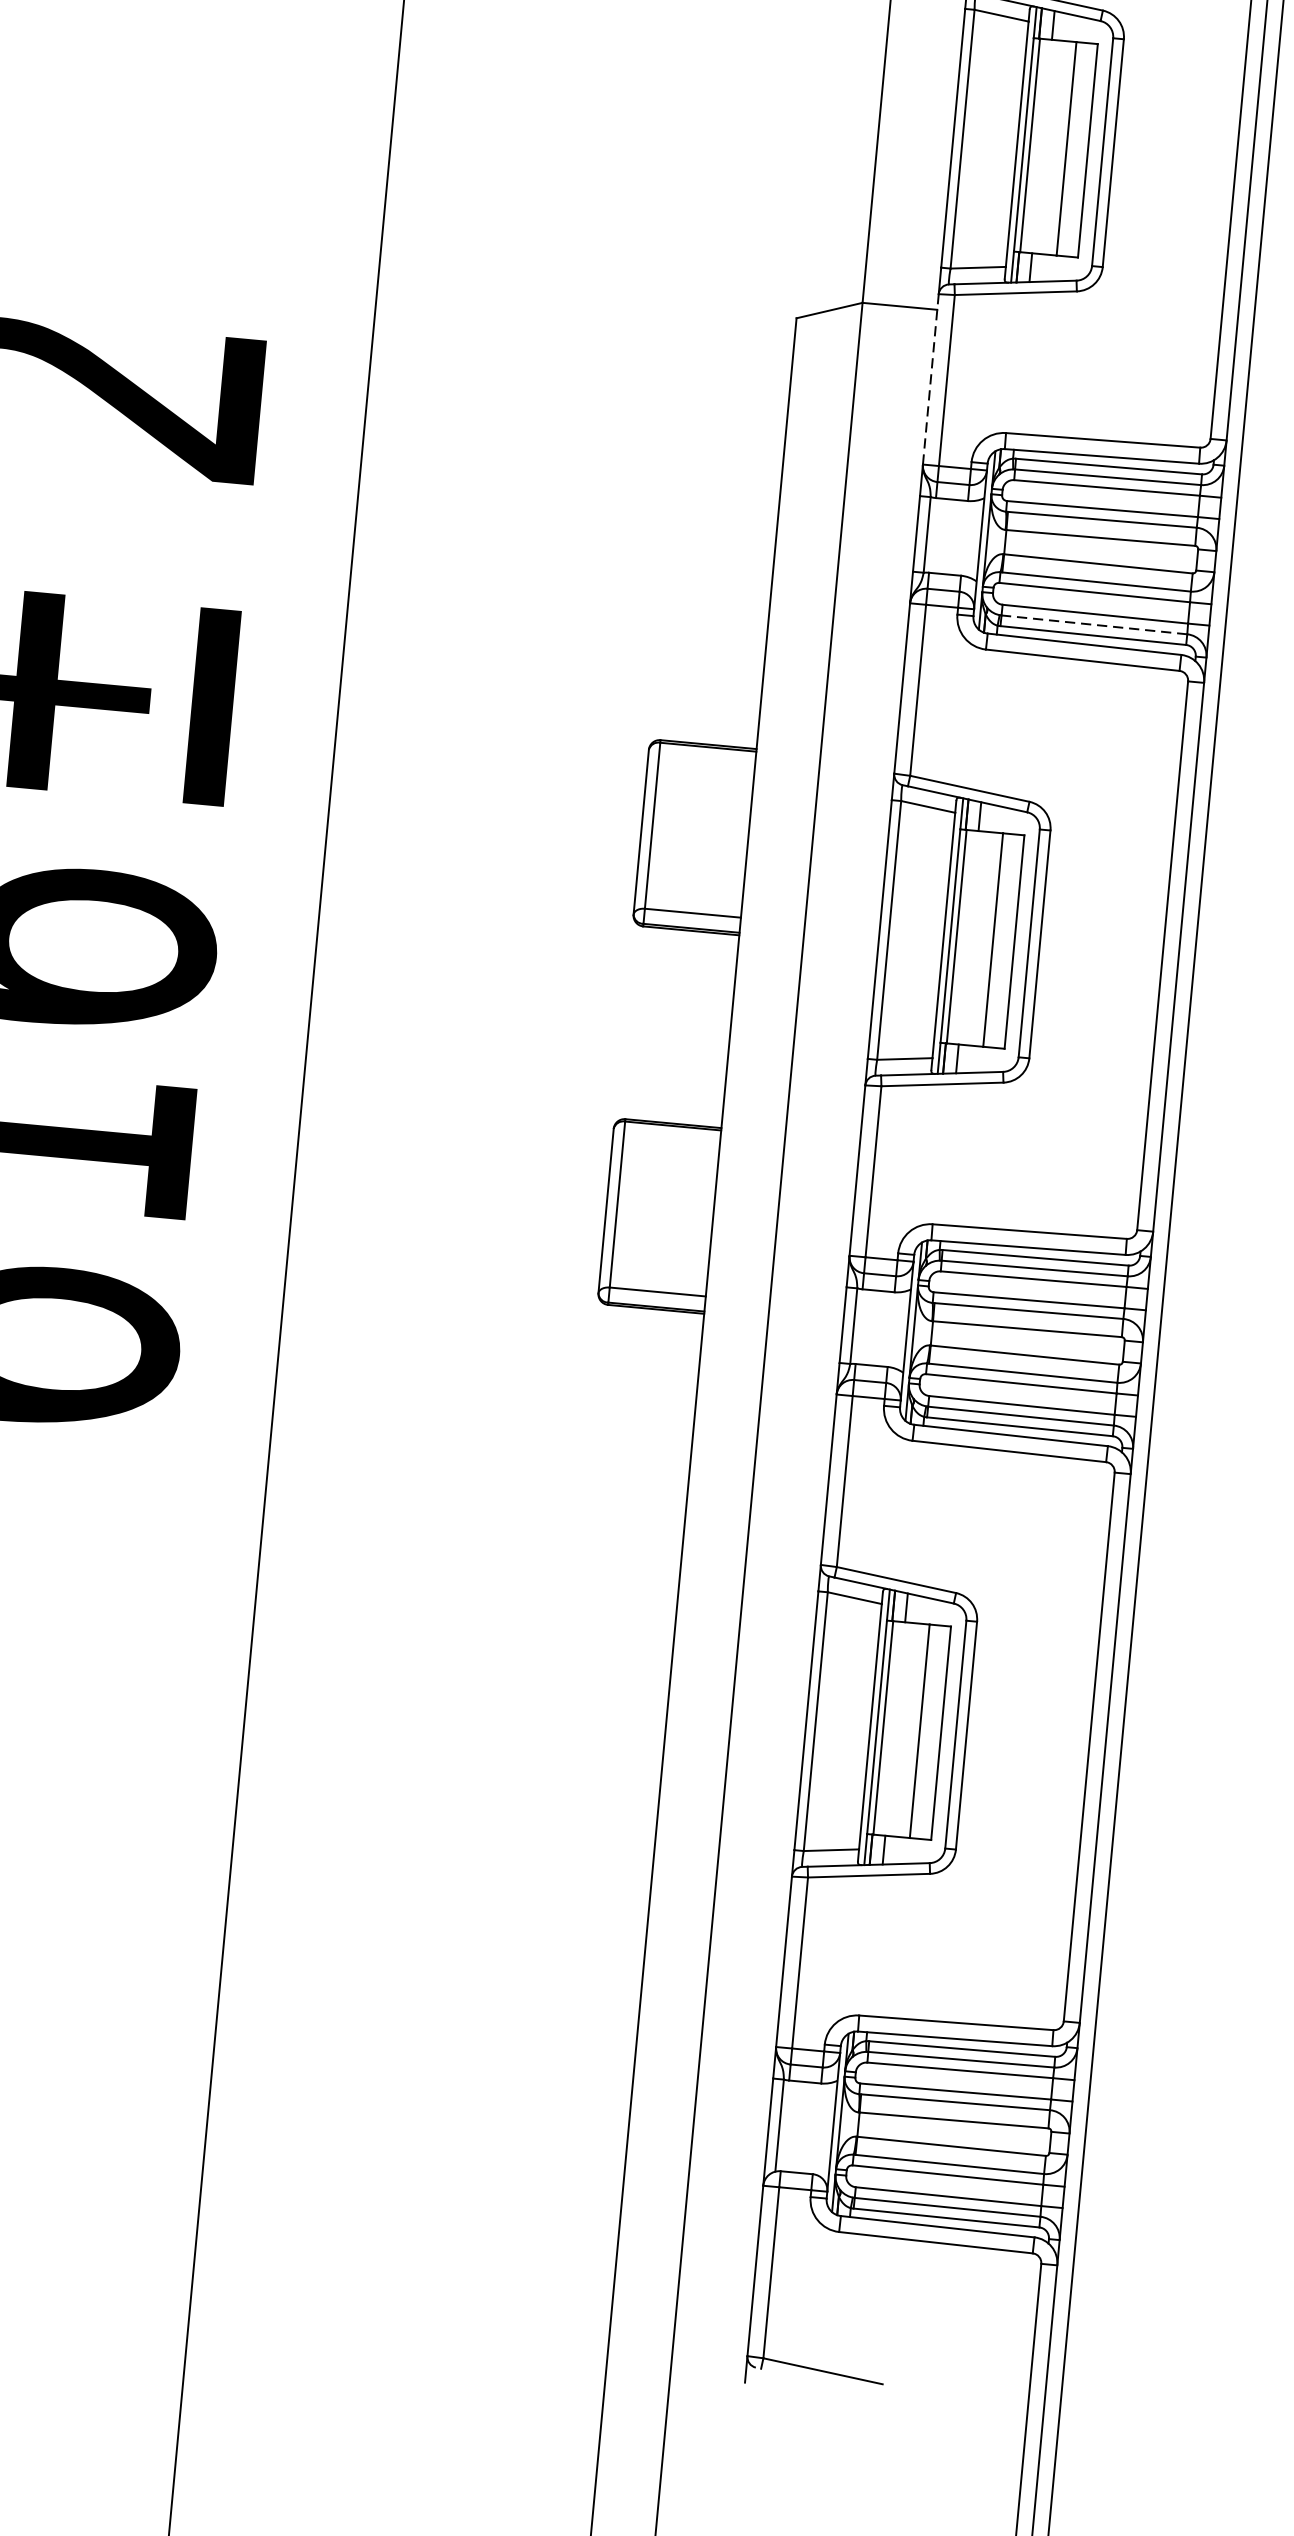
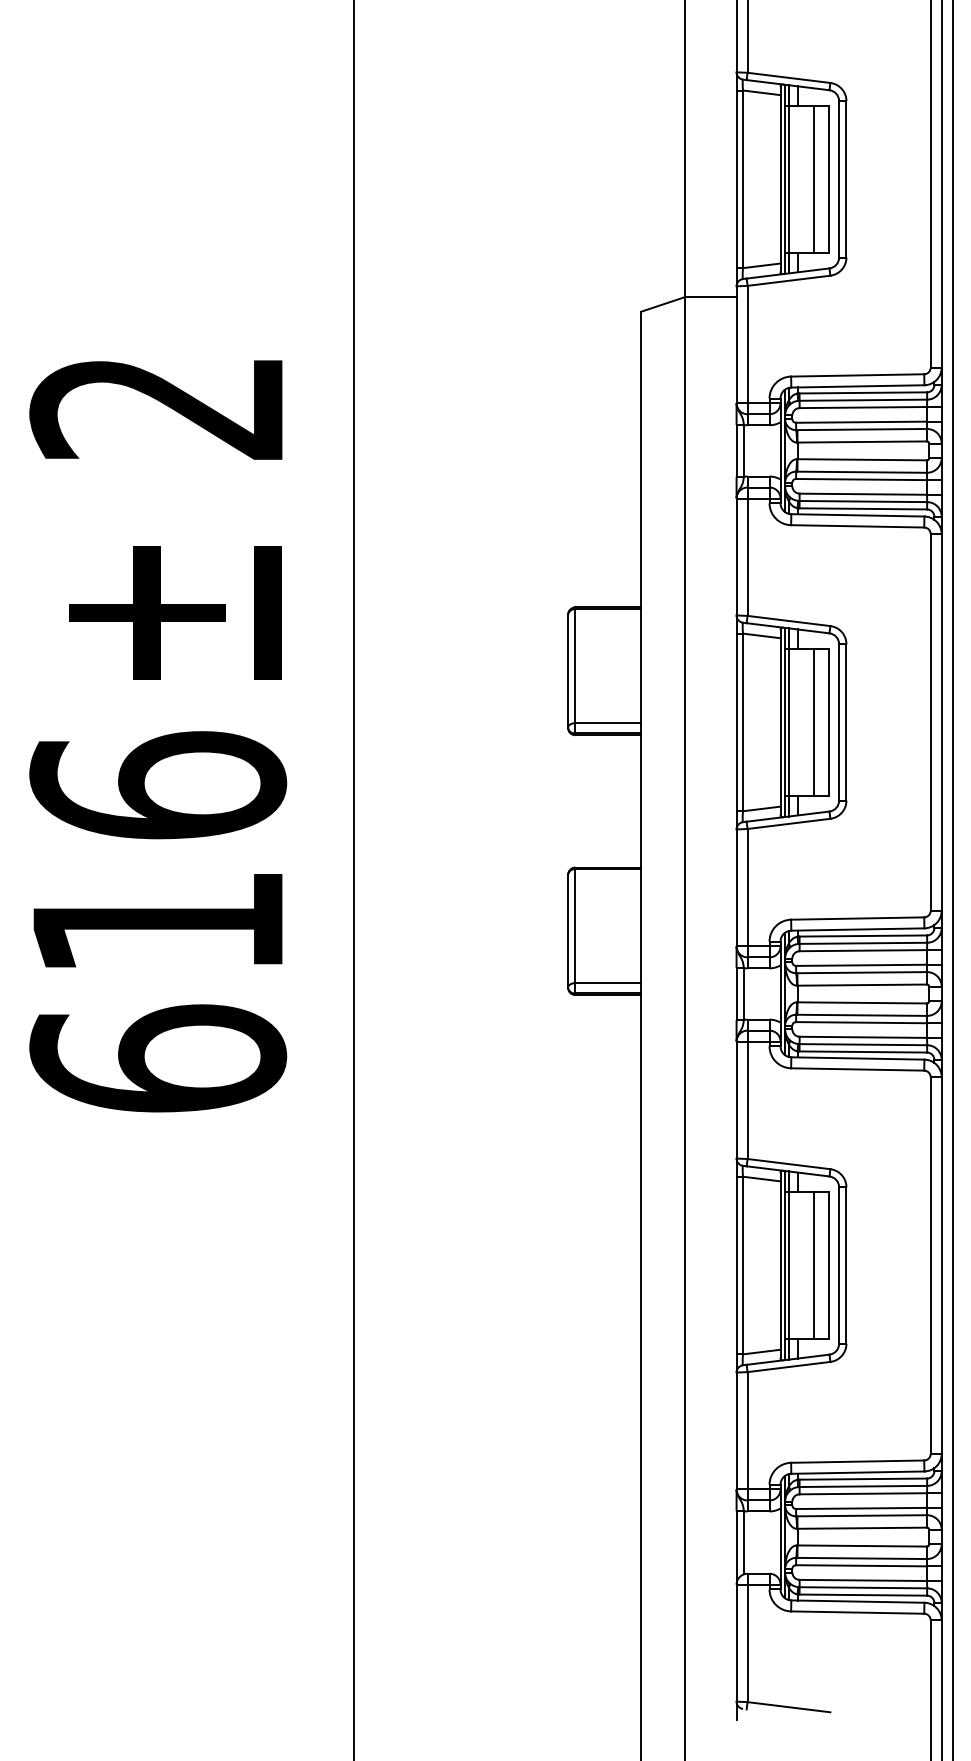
line: (930, 378) -> (736, 344), dashed -> solid
line: (1094, 624) -> (863, 501), dashed -> solid

